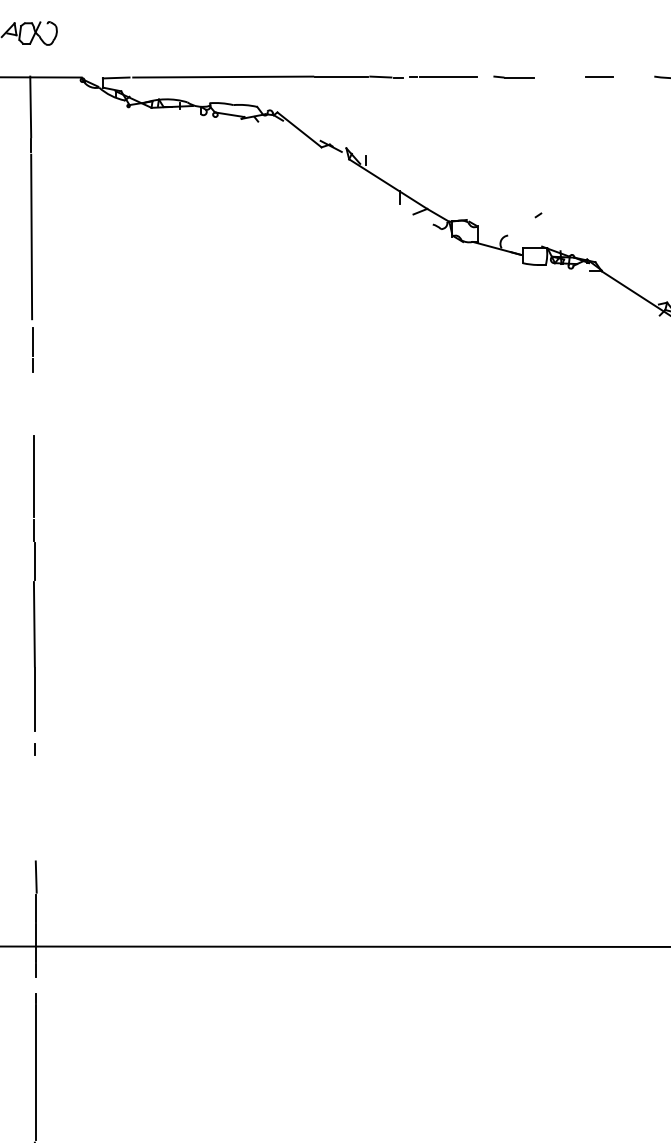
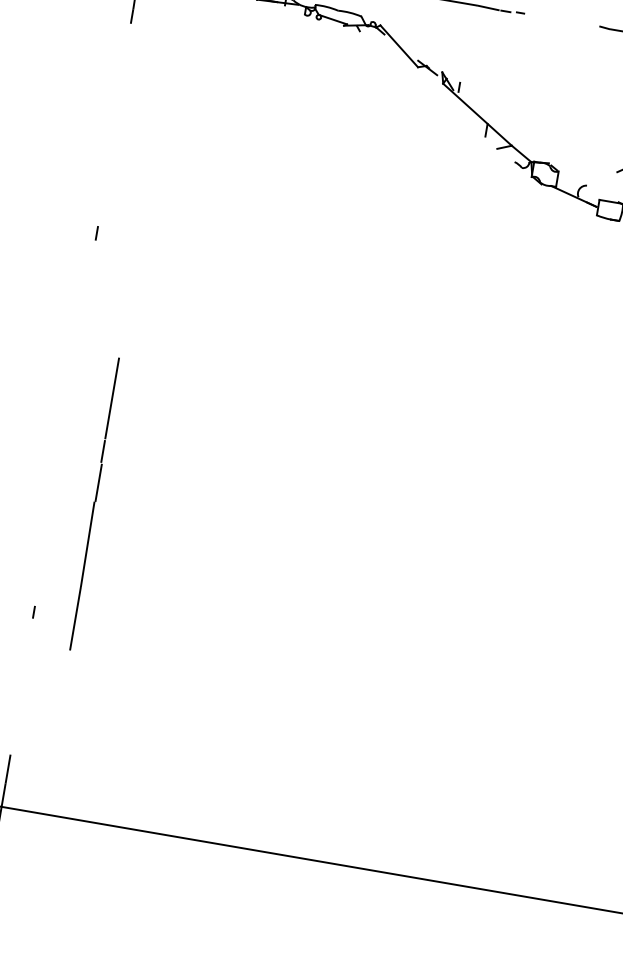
line: (447, 76) -> (554, 18), removed
line: (31, 236) -> (117, 106), removed
line: (33, 341) -> (101, 210), removed
line: (34, 583) -> (94, 504), moved
line: (35, 876) -> (13, 737), removed

